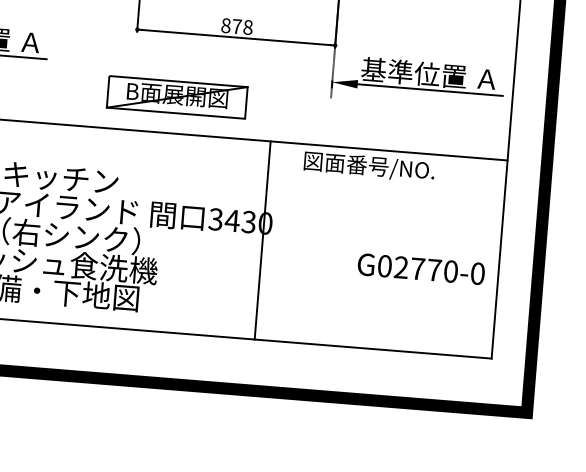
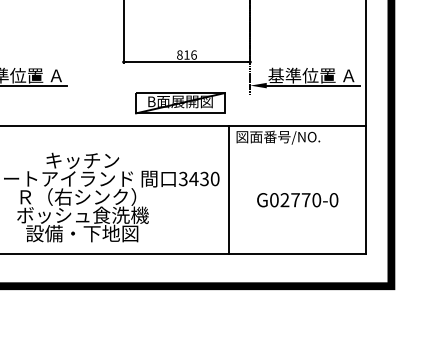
text: (242, 26) -> (190, 54), 878 -> 816
part: (177, 97) -> (180, 103), moved
line: (263, 239) -> (229, 189), moved
text: (420, 269) -> (297, 200), moved

